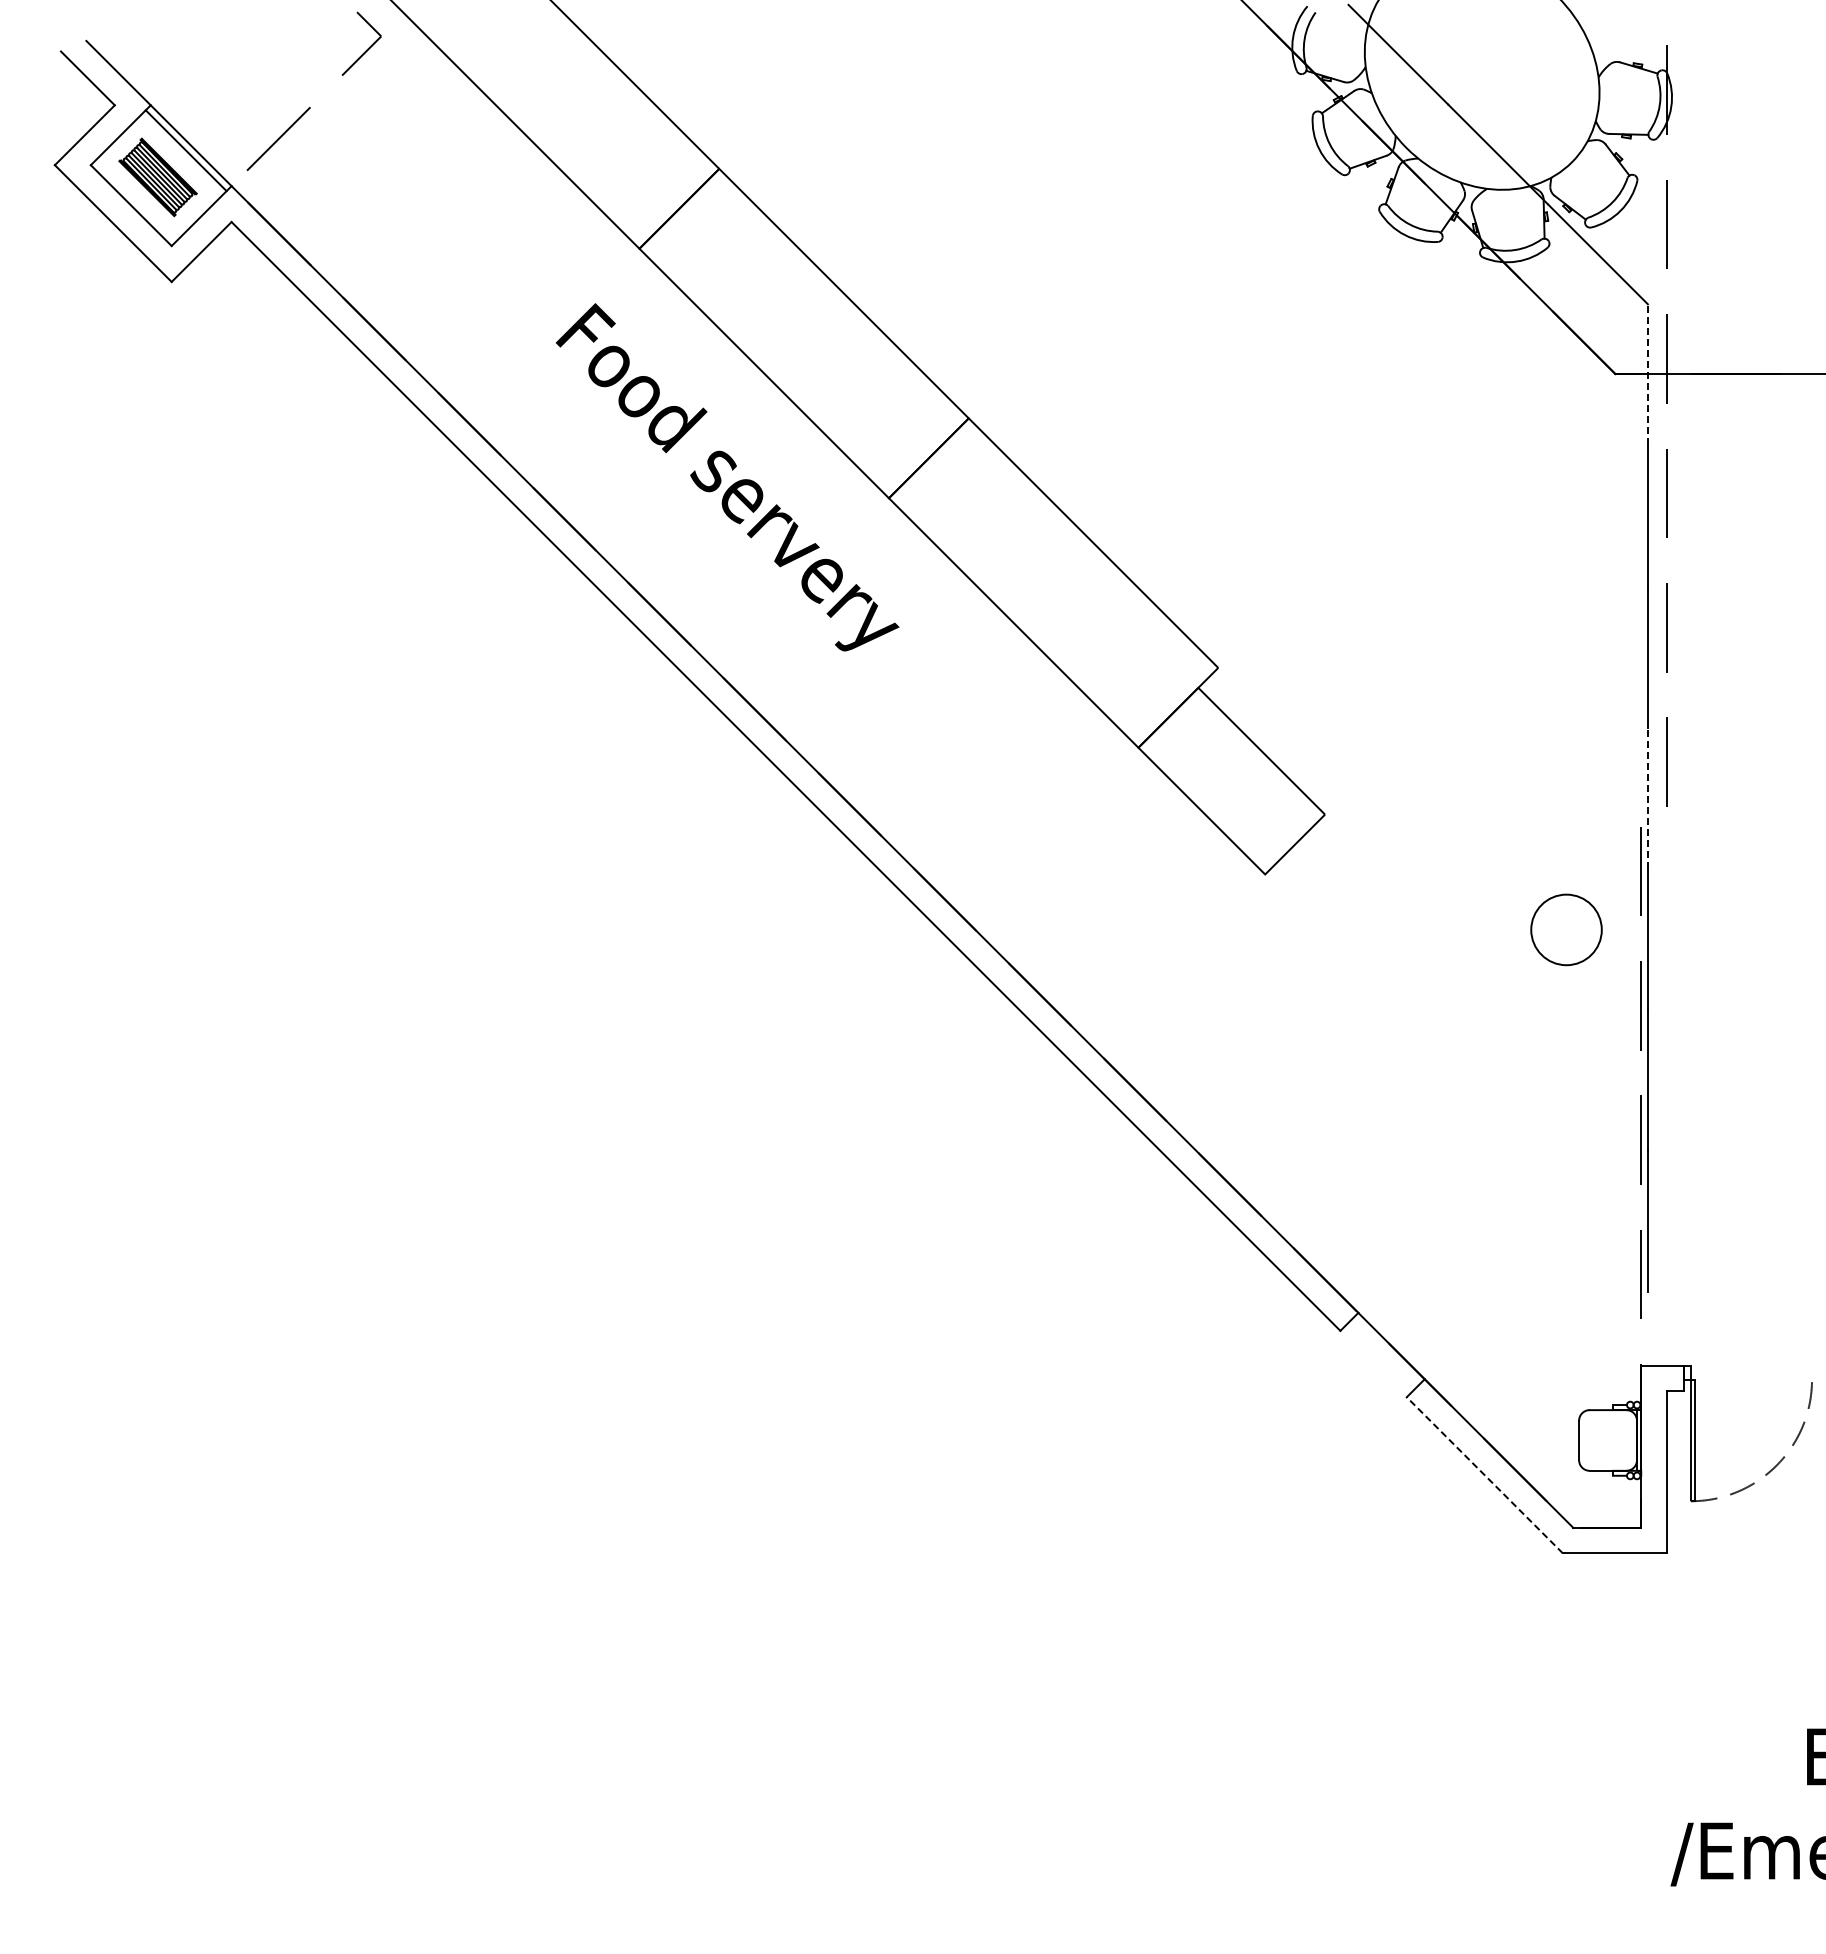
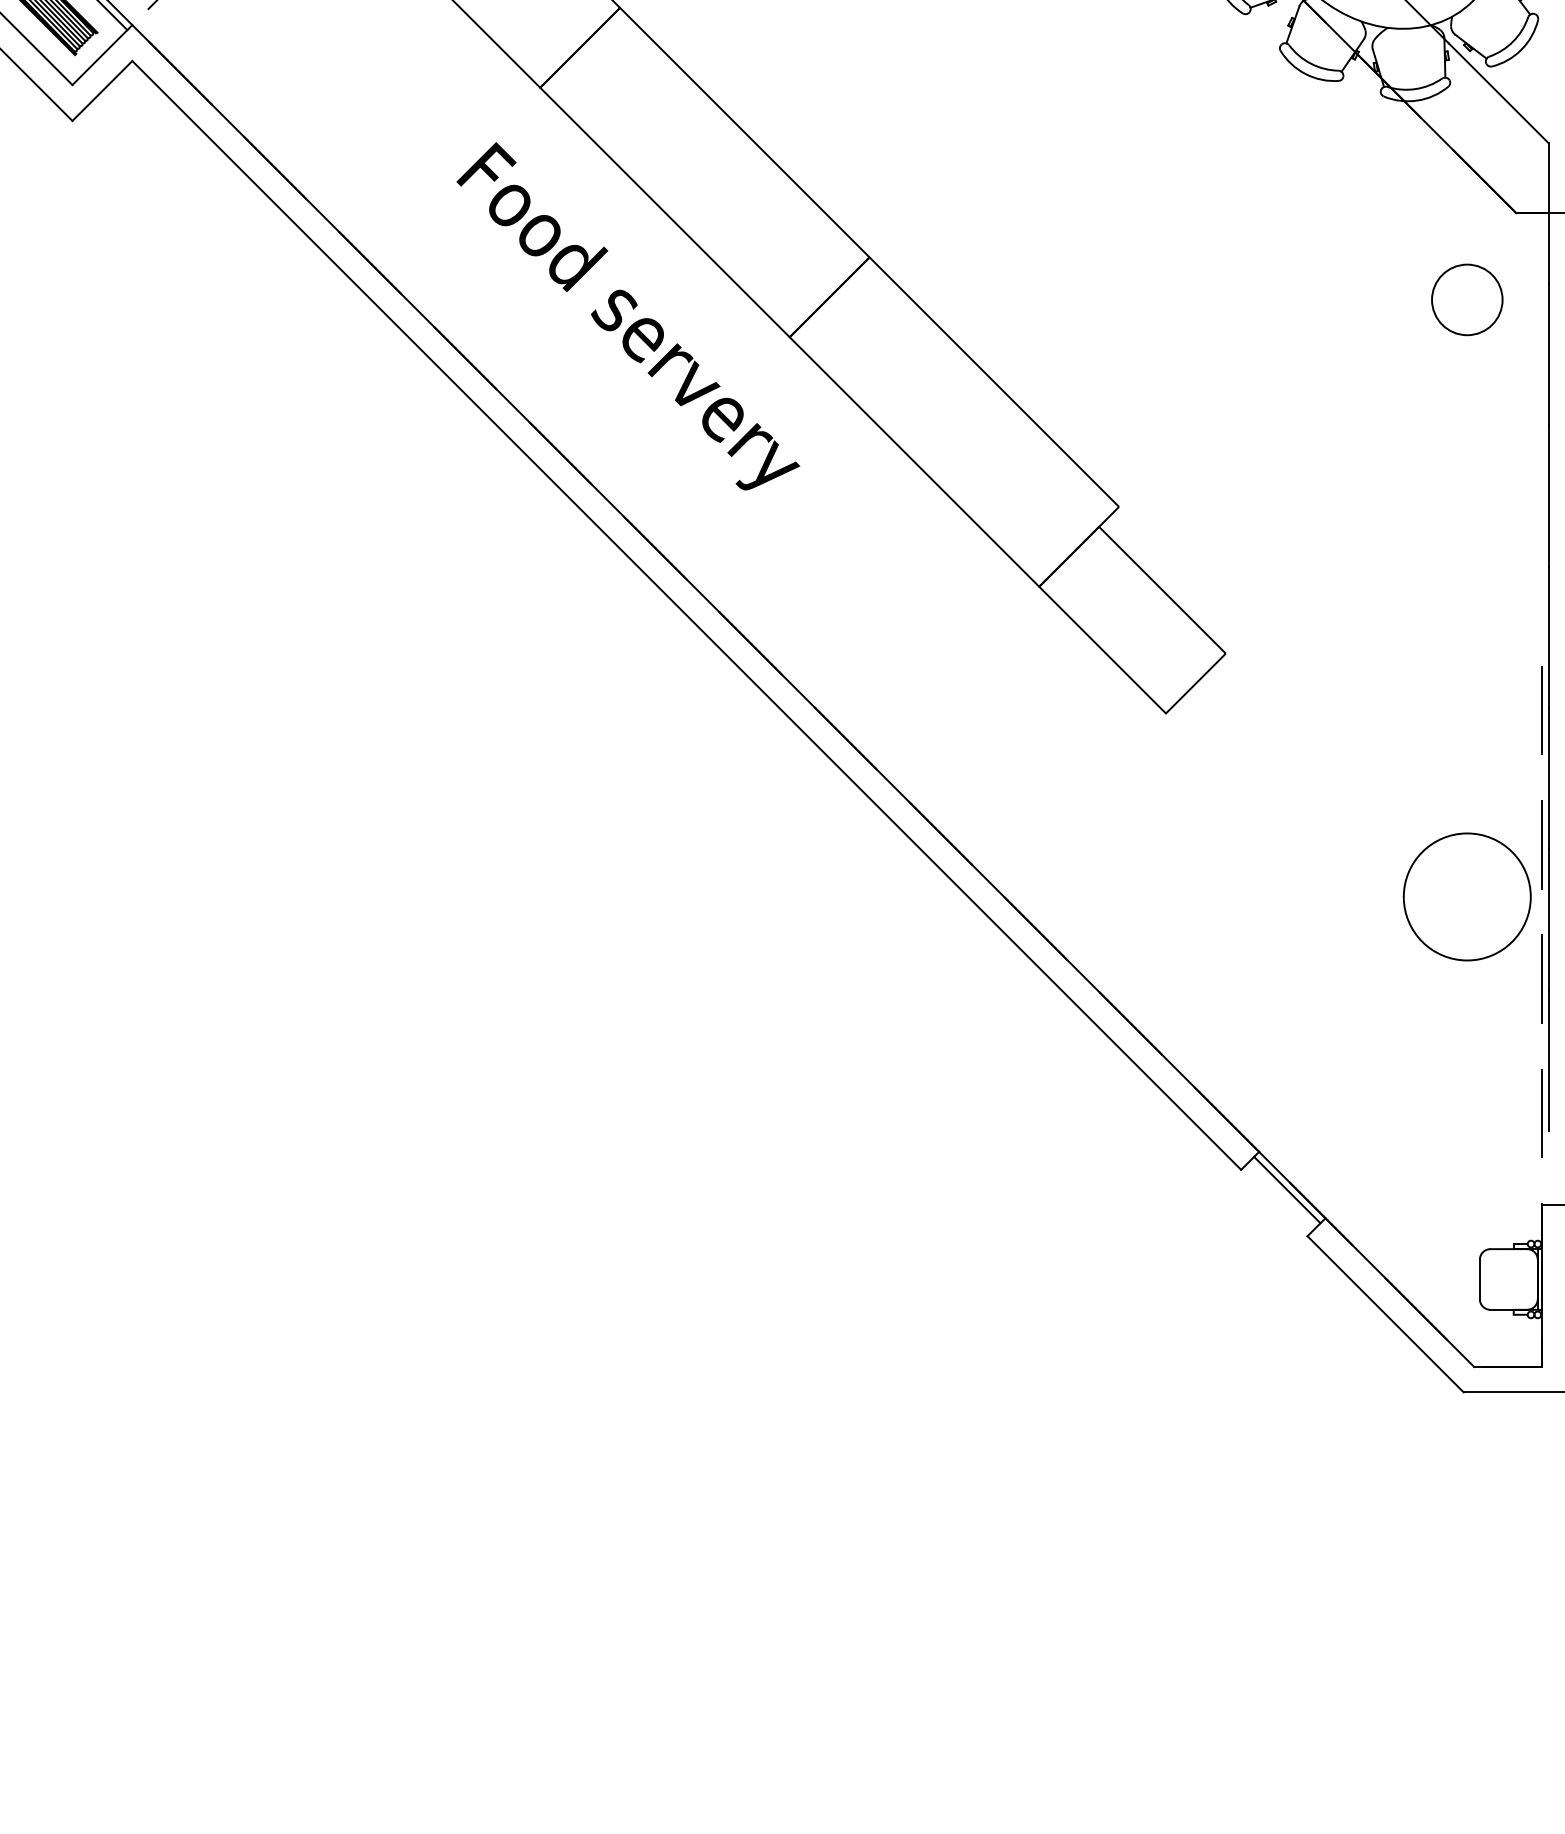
line: (1647, 374) -> (1548, 213), dashed -> solid
line: (1647, 798) -> (1548, 637), dashed -> solid
circle: (1566, 929) -> (1467, 299), moved
circle: (1566, 1057) -> (1467, 896), added
line: (1386, 1350) -> (1287, 1189), added
line: (1484, 1474) -> (1385, 1313), dashed -> solid

